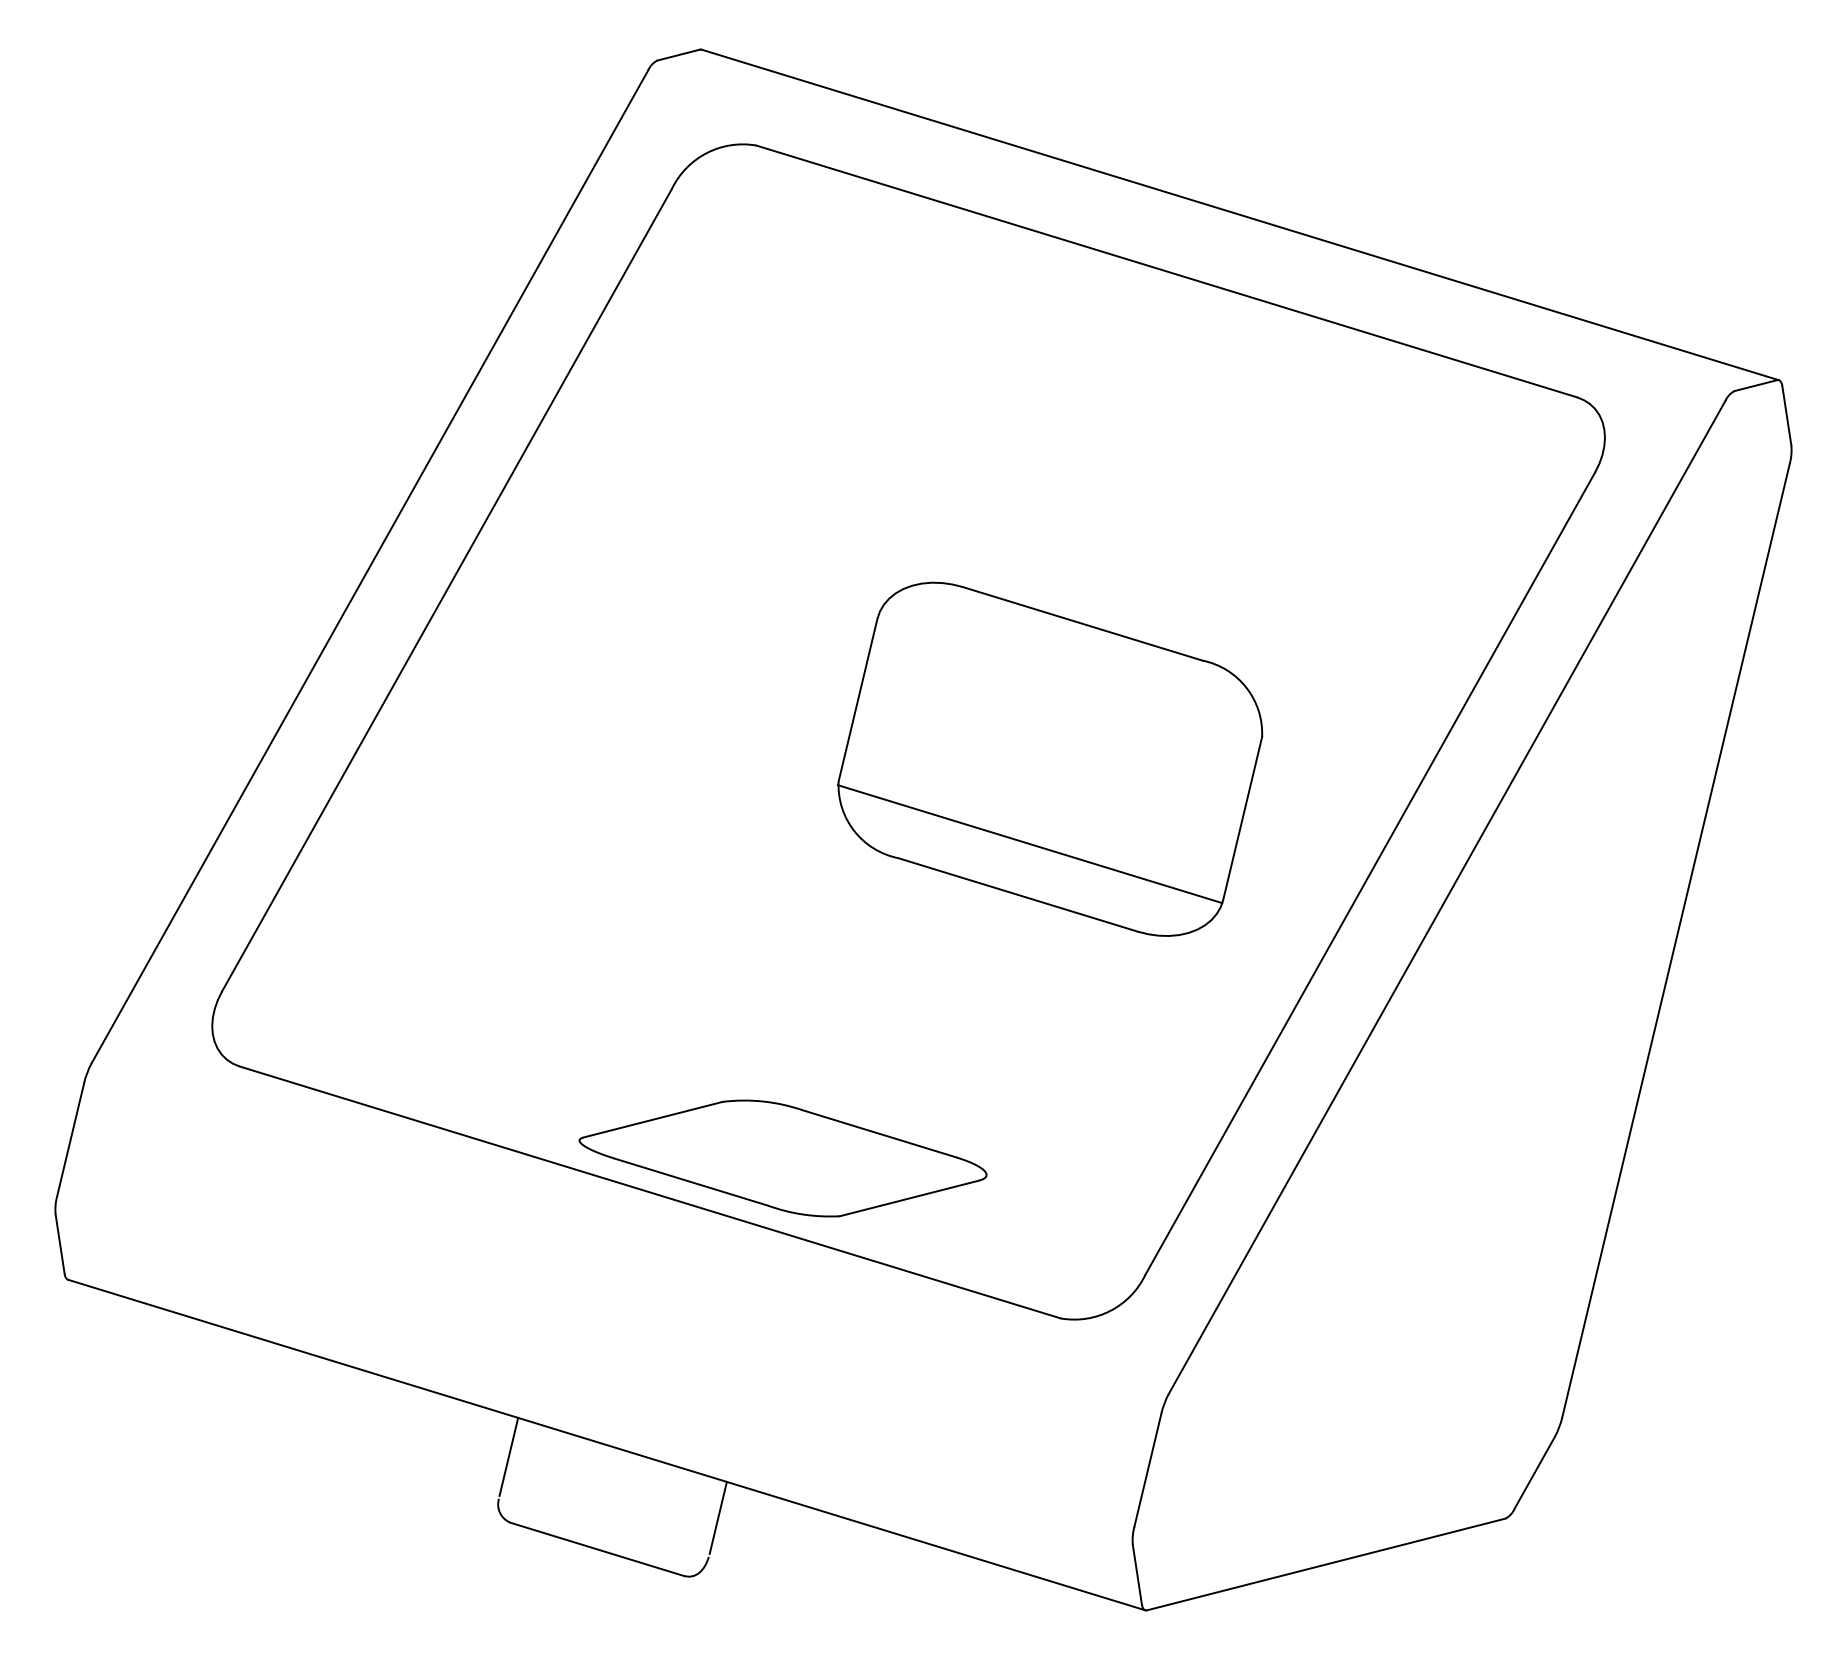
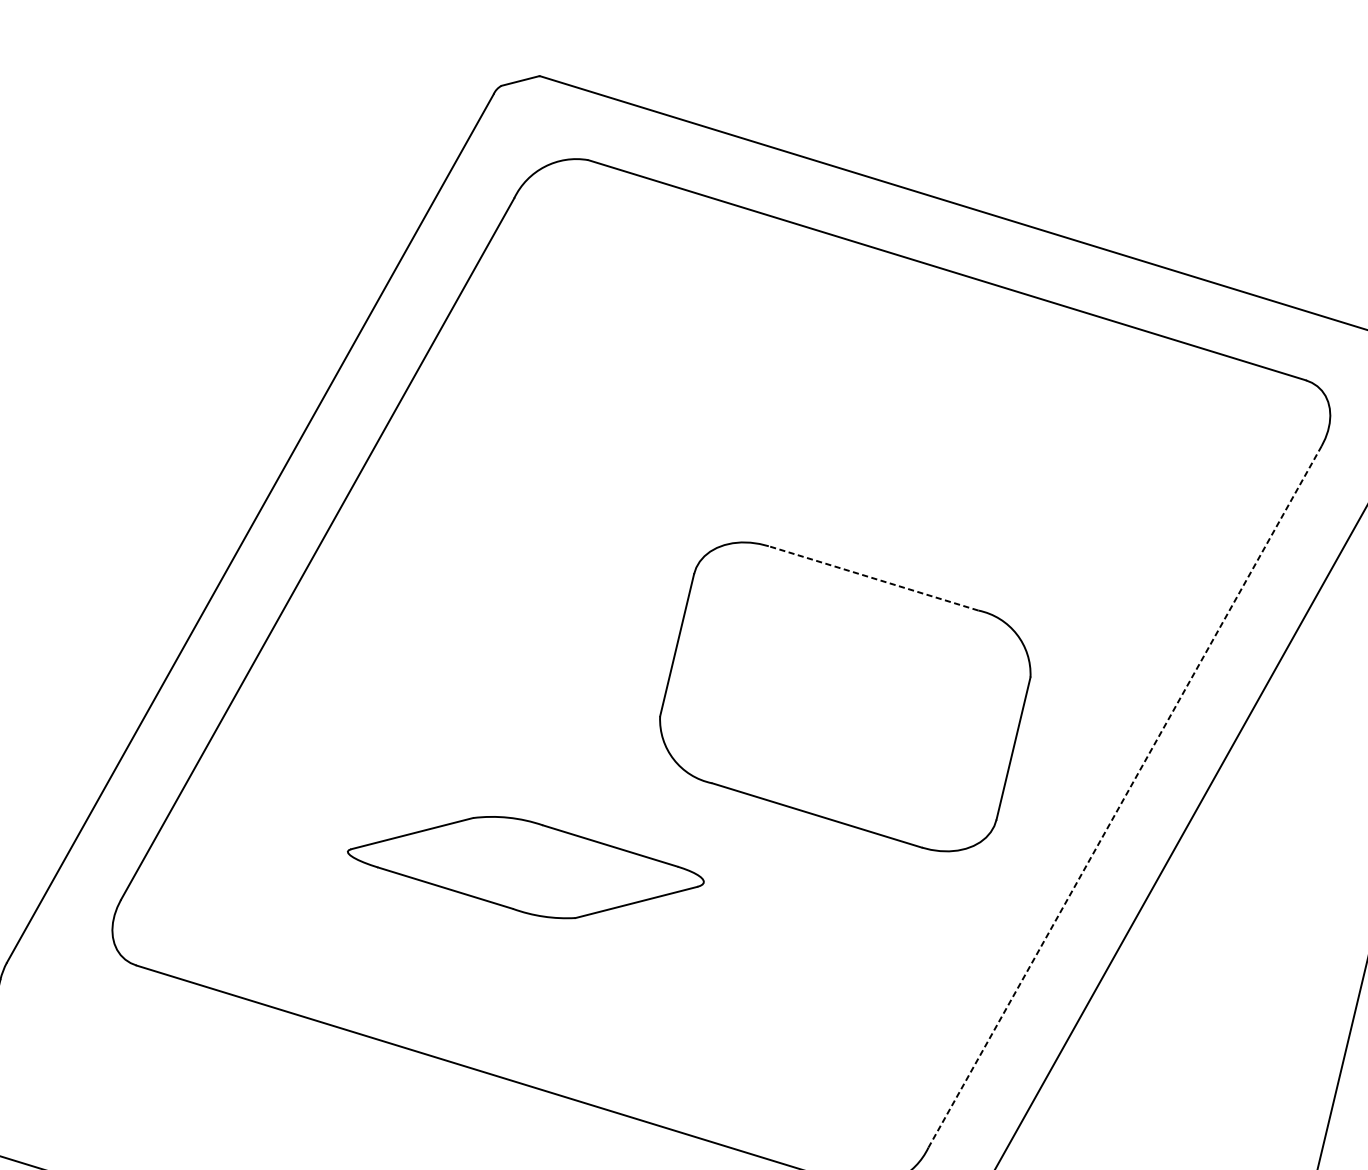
line: (1082, 623) -> (873, 578), solid -> dashed
line: (1029, 844) -> (827, 771), removed
line: (1370, 873) -> (1125, 796), solid -> dashed
part: (782, 1158) -> (525, 867), moved

